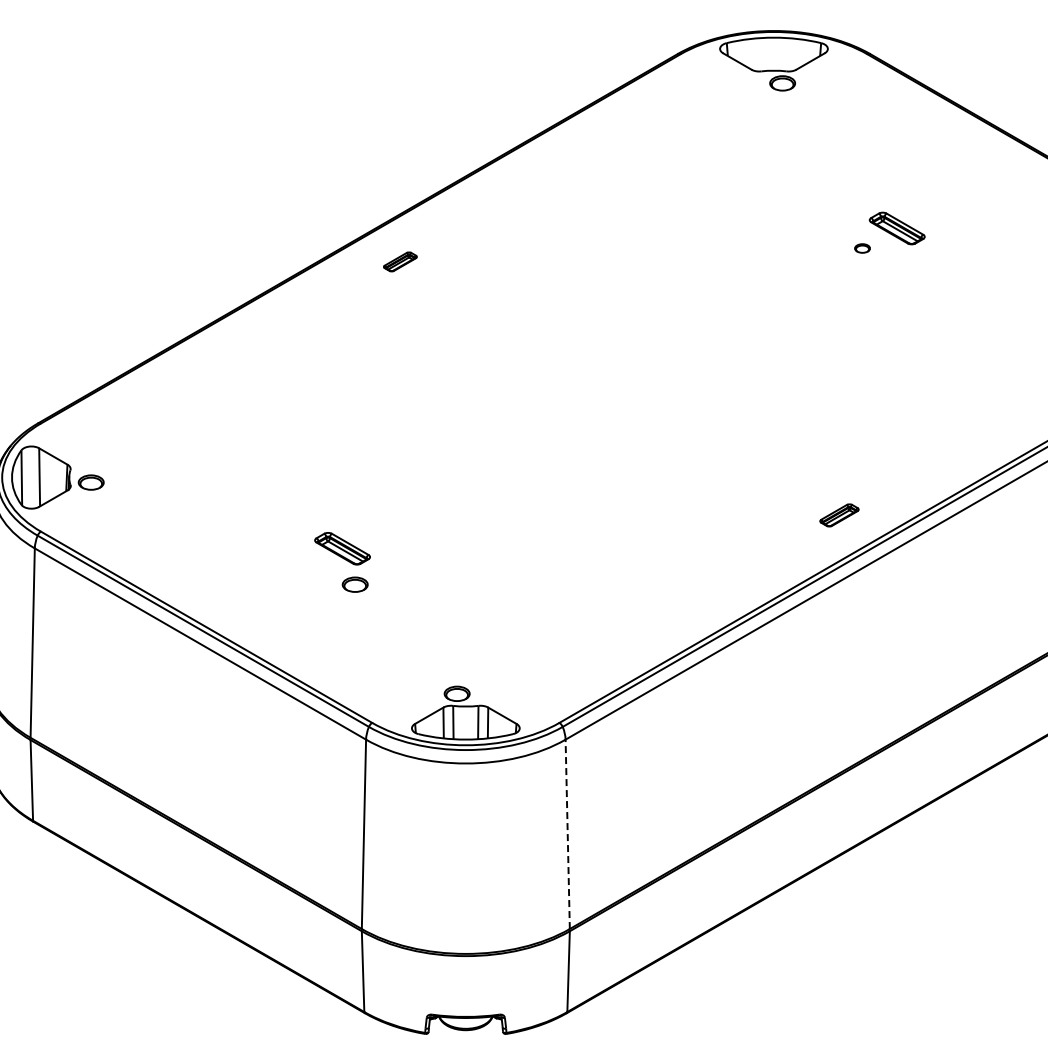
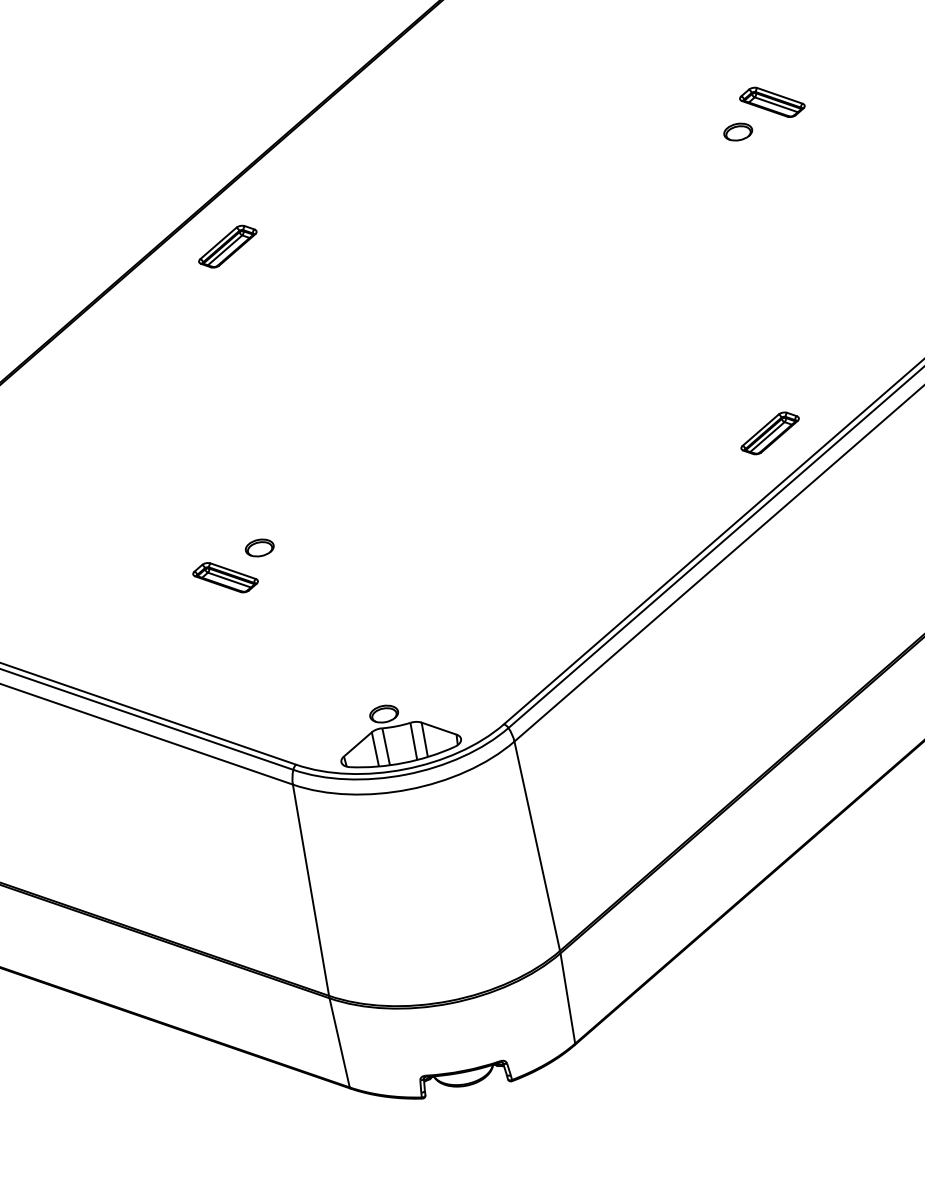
part: (862, 248) -> (738, 132), size x1.67
part: (400, 261) -> (227, 246), size x1.67
part: (839, 515) -> (770, 433), size x1.43
part: (354, 584) -> (258, 547), moved
line: (567, 834) -> (537, 846), dashed -> solid

